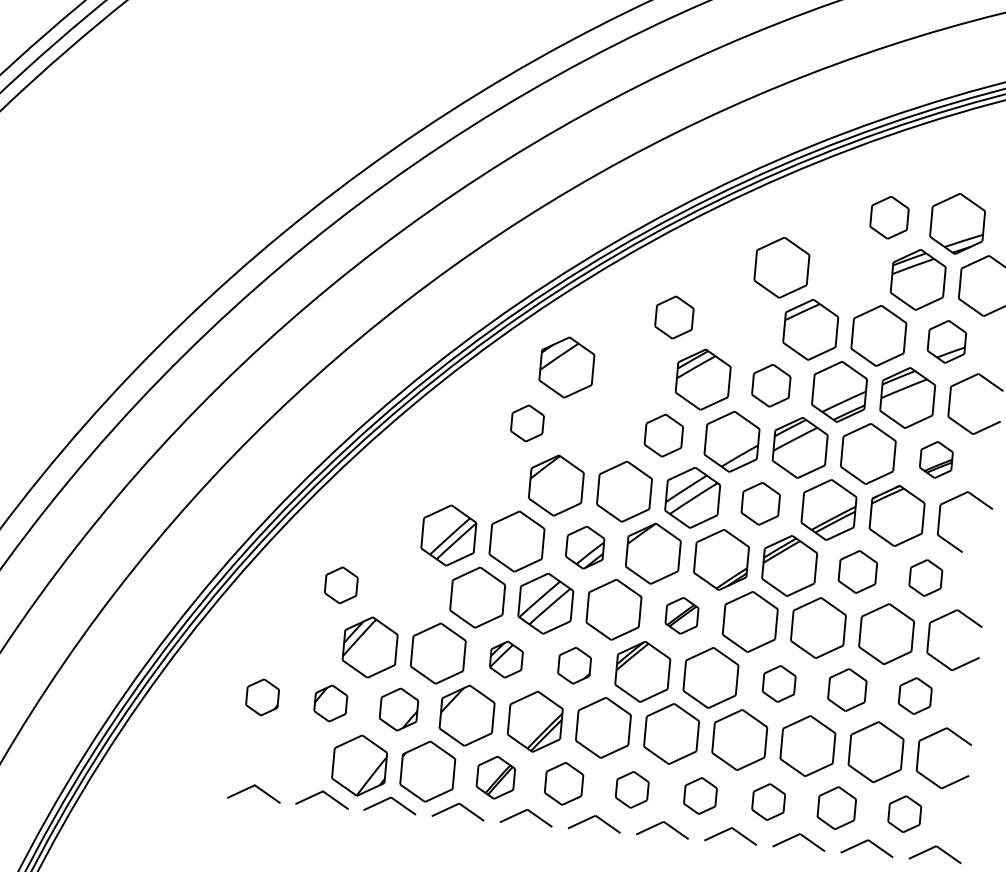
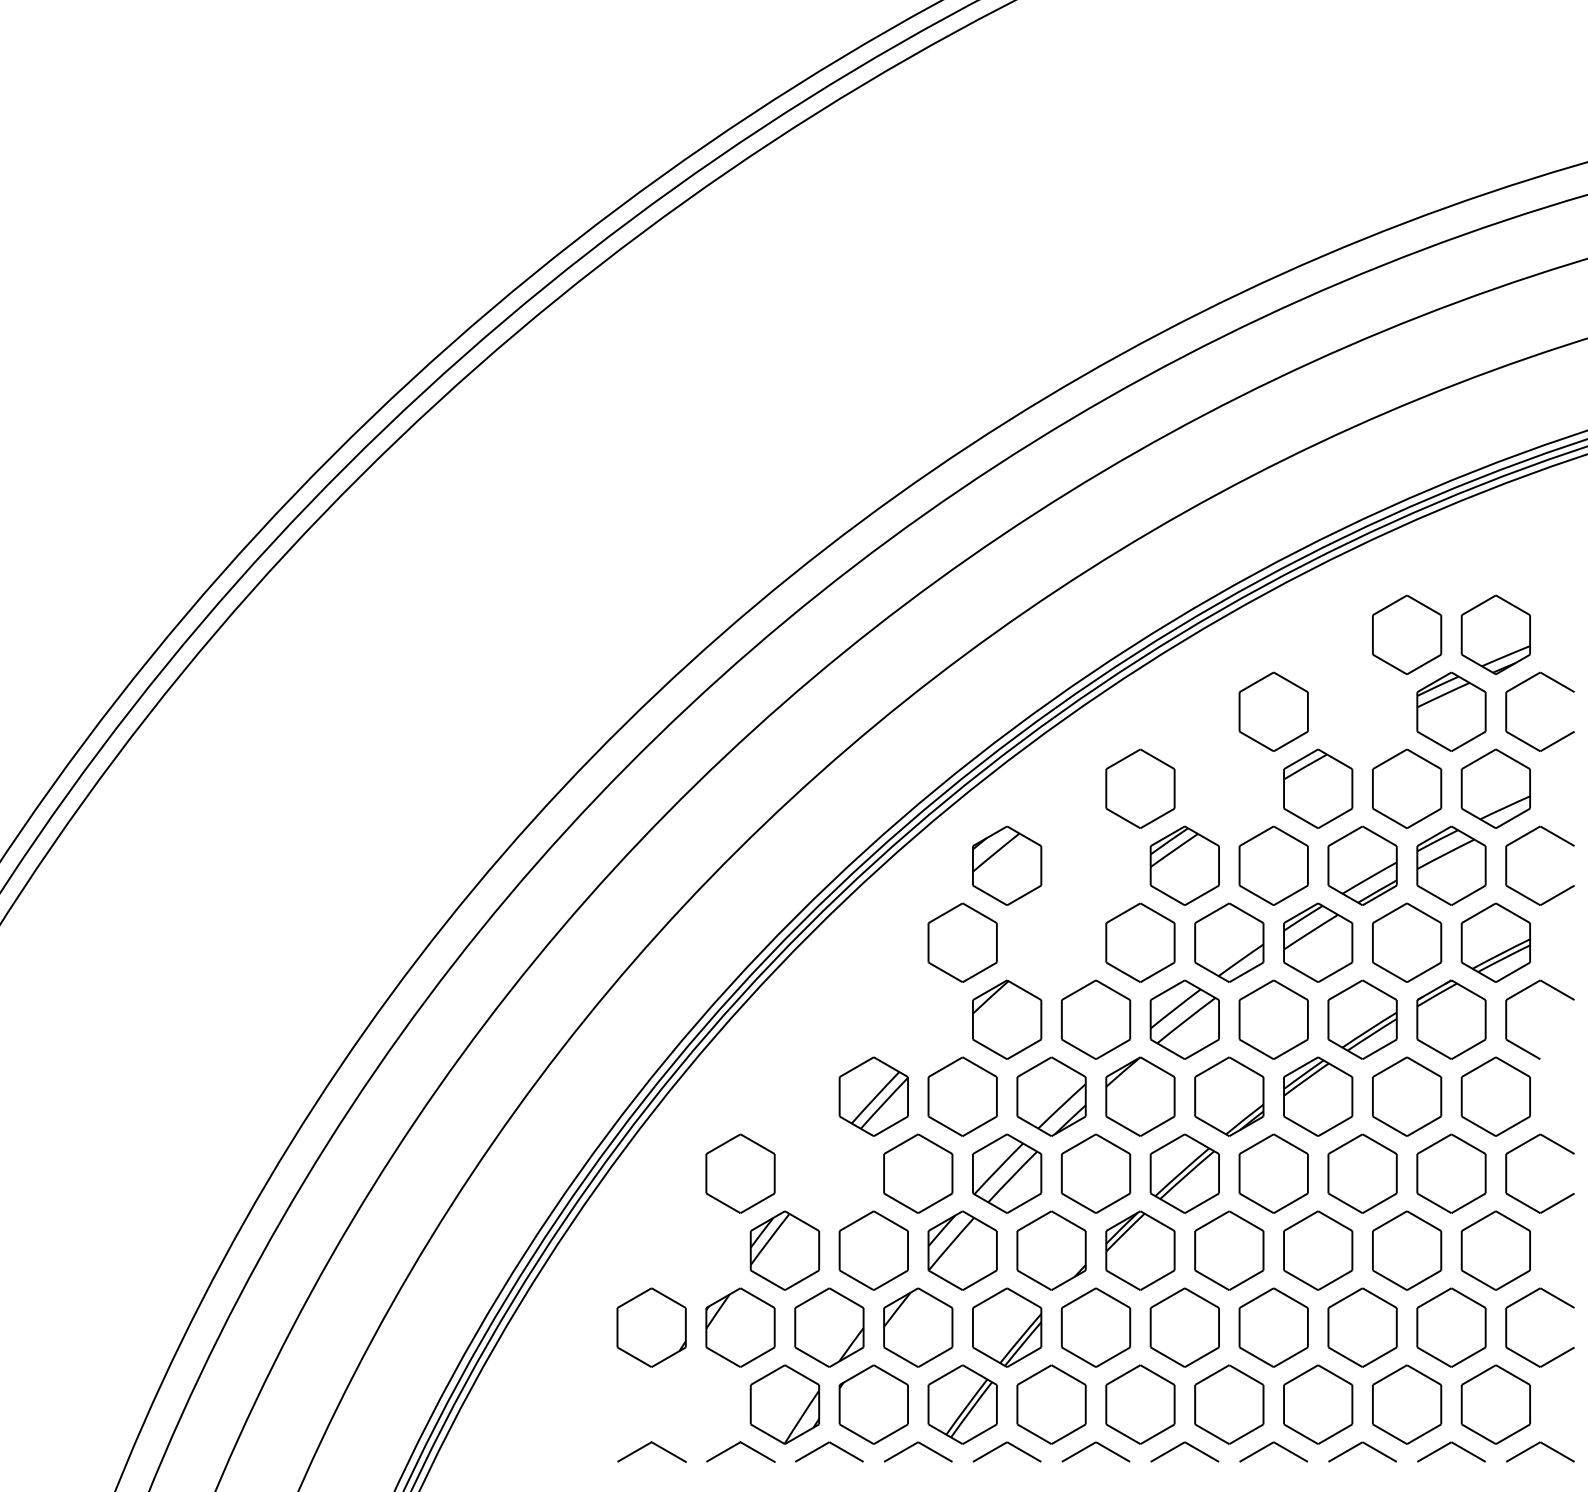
part: (889, 217) -> (1407, 634), size x1.43
part: (674, 317) -> (1140, 788), size x1.43
part: (946, 341) -> (1495, 788), size x1.43
part: (771, 385) -> (1273, 865), size x1.43
part: (527, 423) -> (962, 942), size x1.67
part: (663, 435) -> (1140, 942), size x1.43
part: (936, 459) -> (1495, 942), size x1.67
part: (760, 503) -> (1273, 1019), size x1.43
part: (585, 547) -> (1051, 1096), size x1.43
part: (858, 571) -> (1407, 1096), size x1.43
part: (925, 577) -> (1495, 1096), size x1.67
part: (341, 585) -> (740, 1173), size x1.67
part: (681, 615) -> (1184, 1173), size x1.67
part: (506, 659) -> (962, 1250), size x1.67
part: (574, 665) -> (1051, 1250), size x1.67
part: (779, 683) -> (1318, 1250), size x1.67
part: (847, 689) -> (1407, 1250), size x1.43
part: (915, 696) -> (1495, 1250), size x1.67
part: (262, 697) -> (651, 1327), size x1.67
part: (330, 703) -> (740, 1327), size x1.67
part: (399, 709) -> (829, 1327), size x1.43
part: (495, 777) -> (962, 1404), size x1.43
part: (564, 783) -> (1051, 1404), size x1.43
part: (632, 789) -> (1140, 1404), size x1.67
part: (700, 795) -> (1229, 1404), size x1.67
part: (768, 802) -> (1318, 1404), size x1.67
part: (837, 808) -> (1407, 1404), size x1.43
part: (904, 814) -> (1495, 1404), size x1.67

